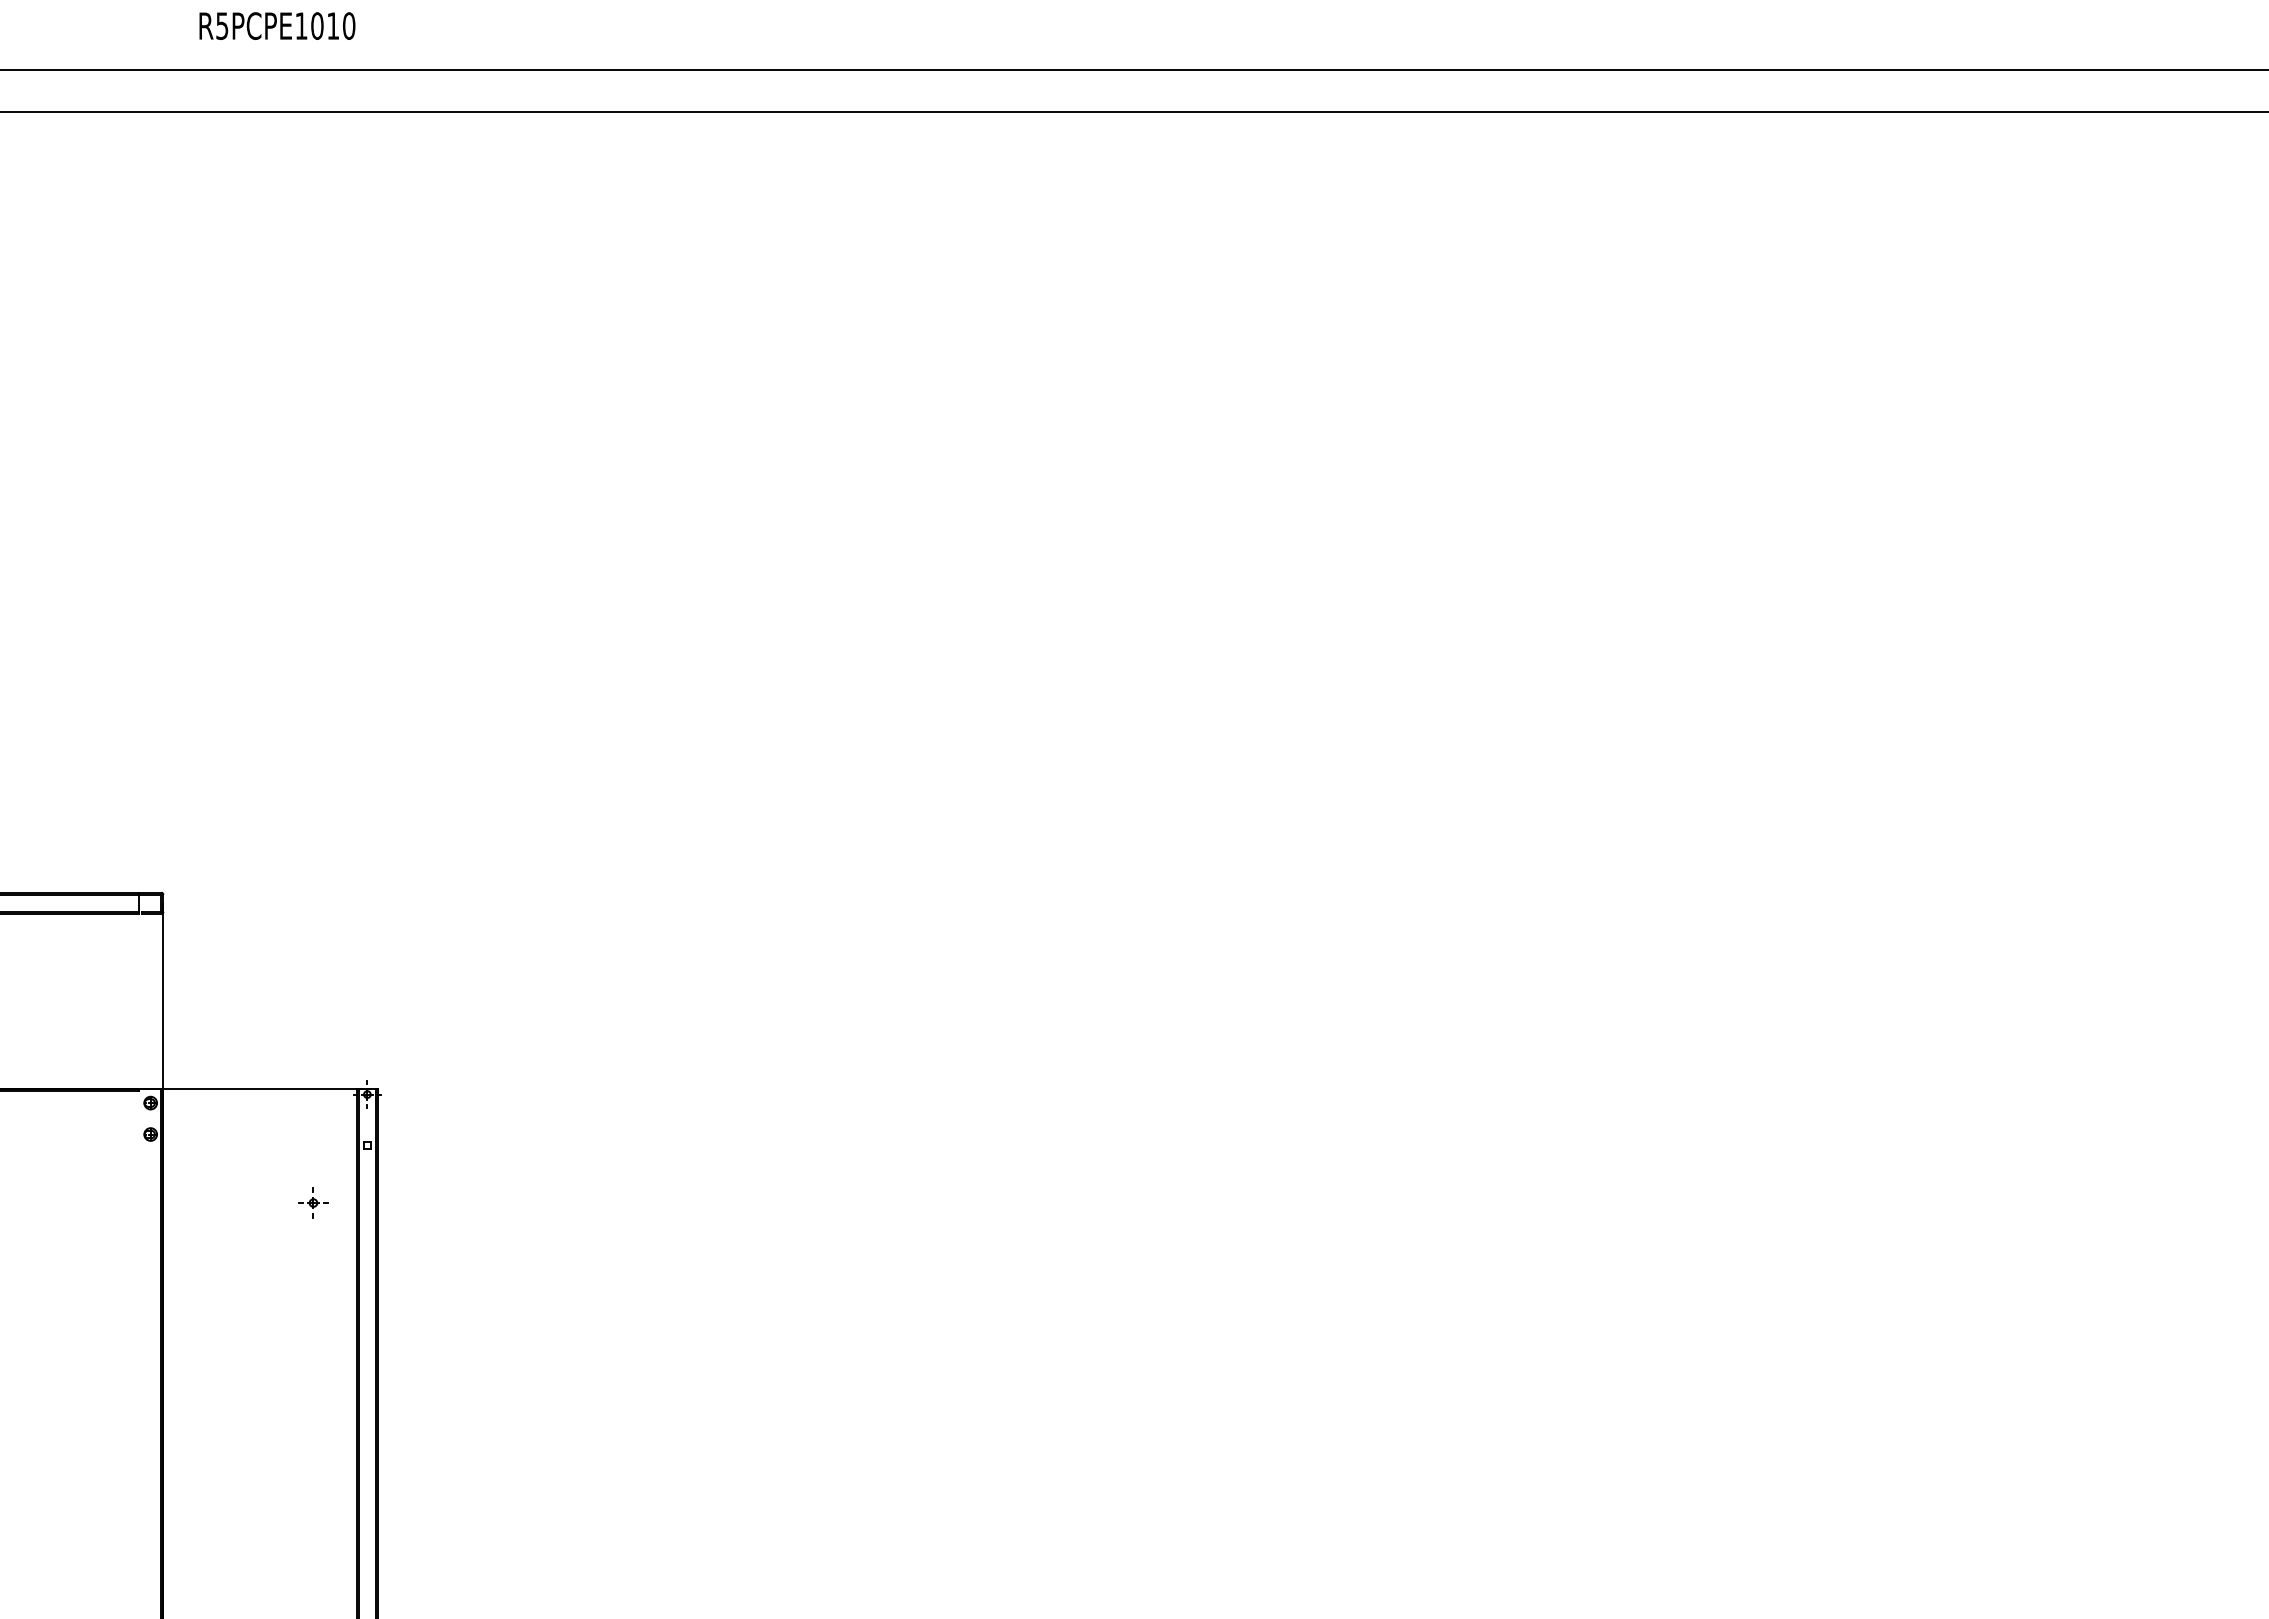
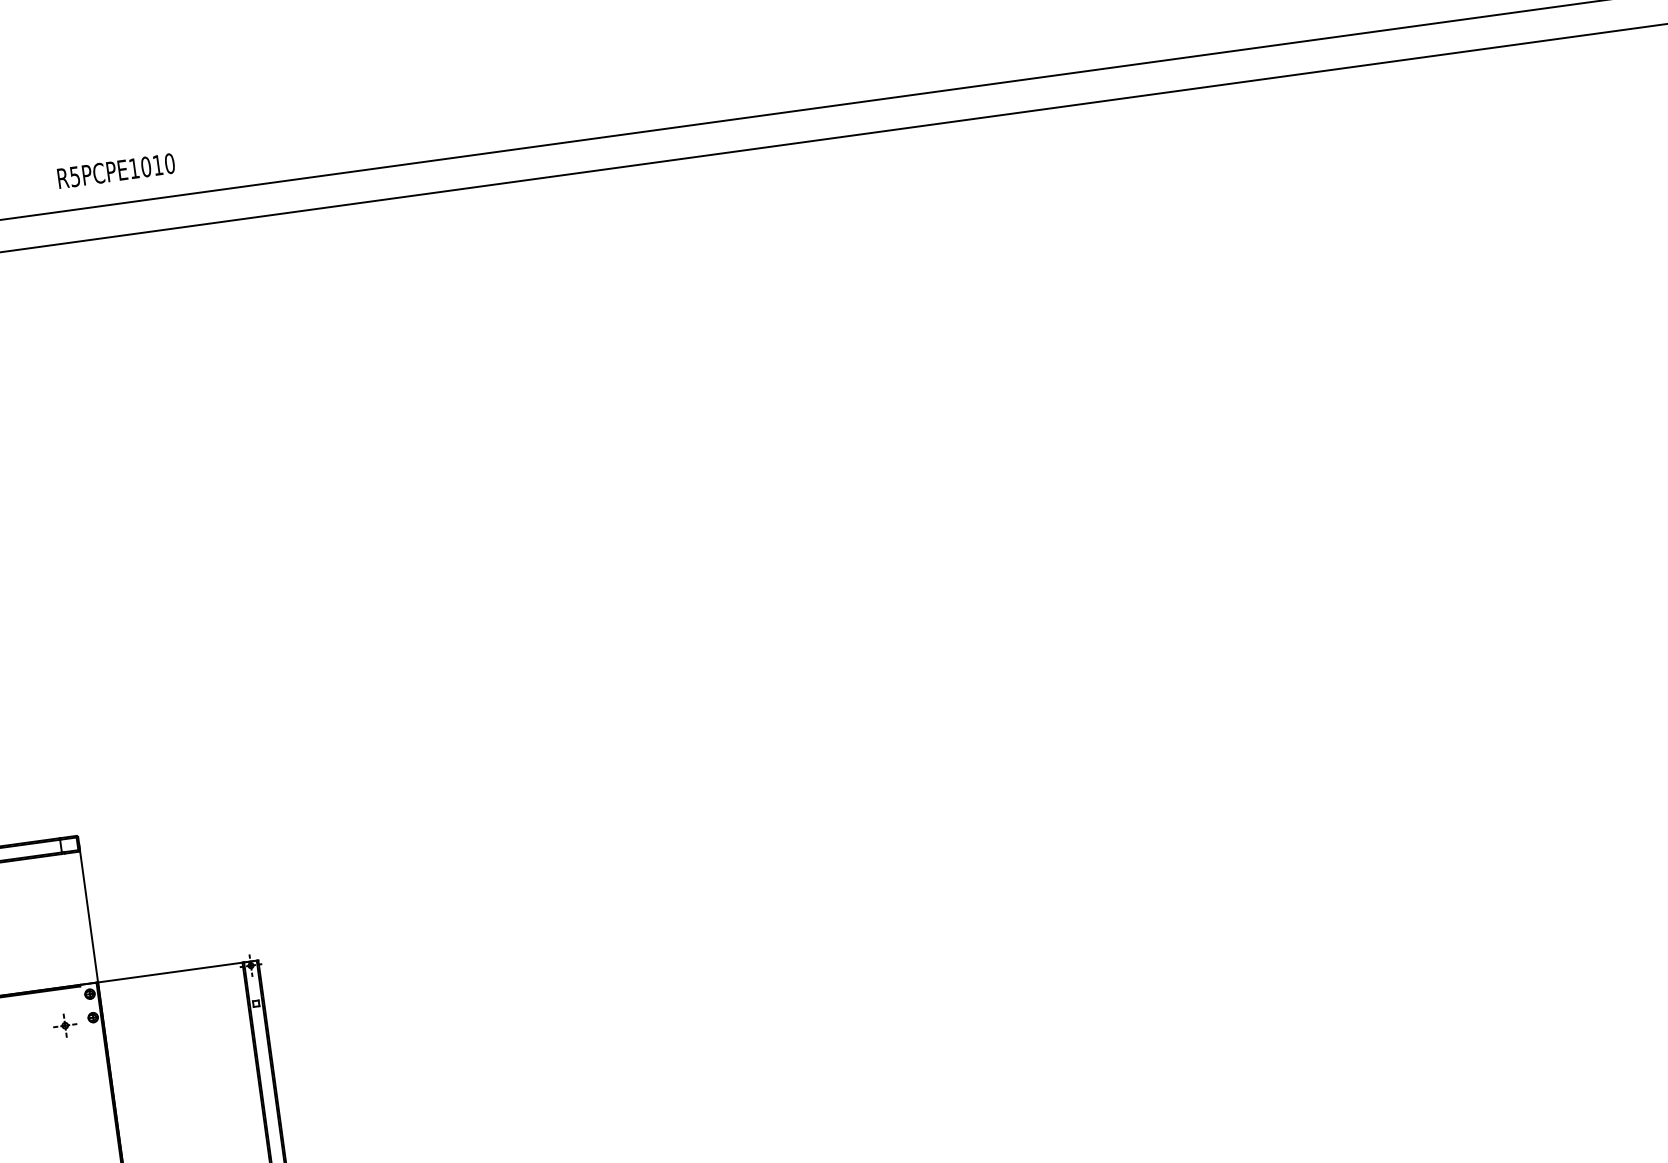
text: (277, 25) -> (116, 170), moved
part: (313, 1202) -> (65, 1025), moved

